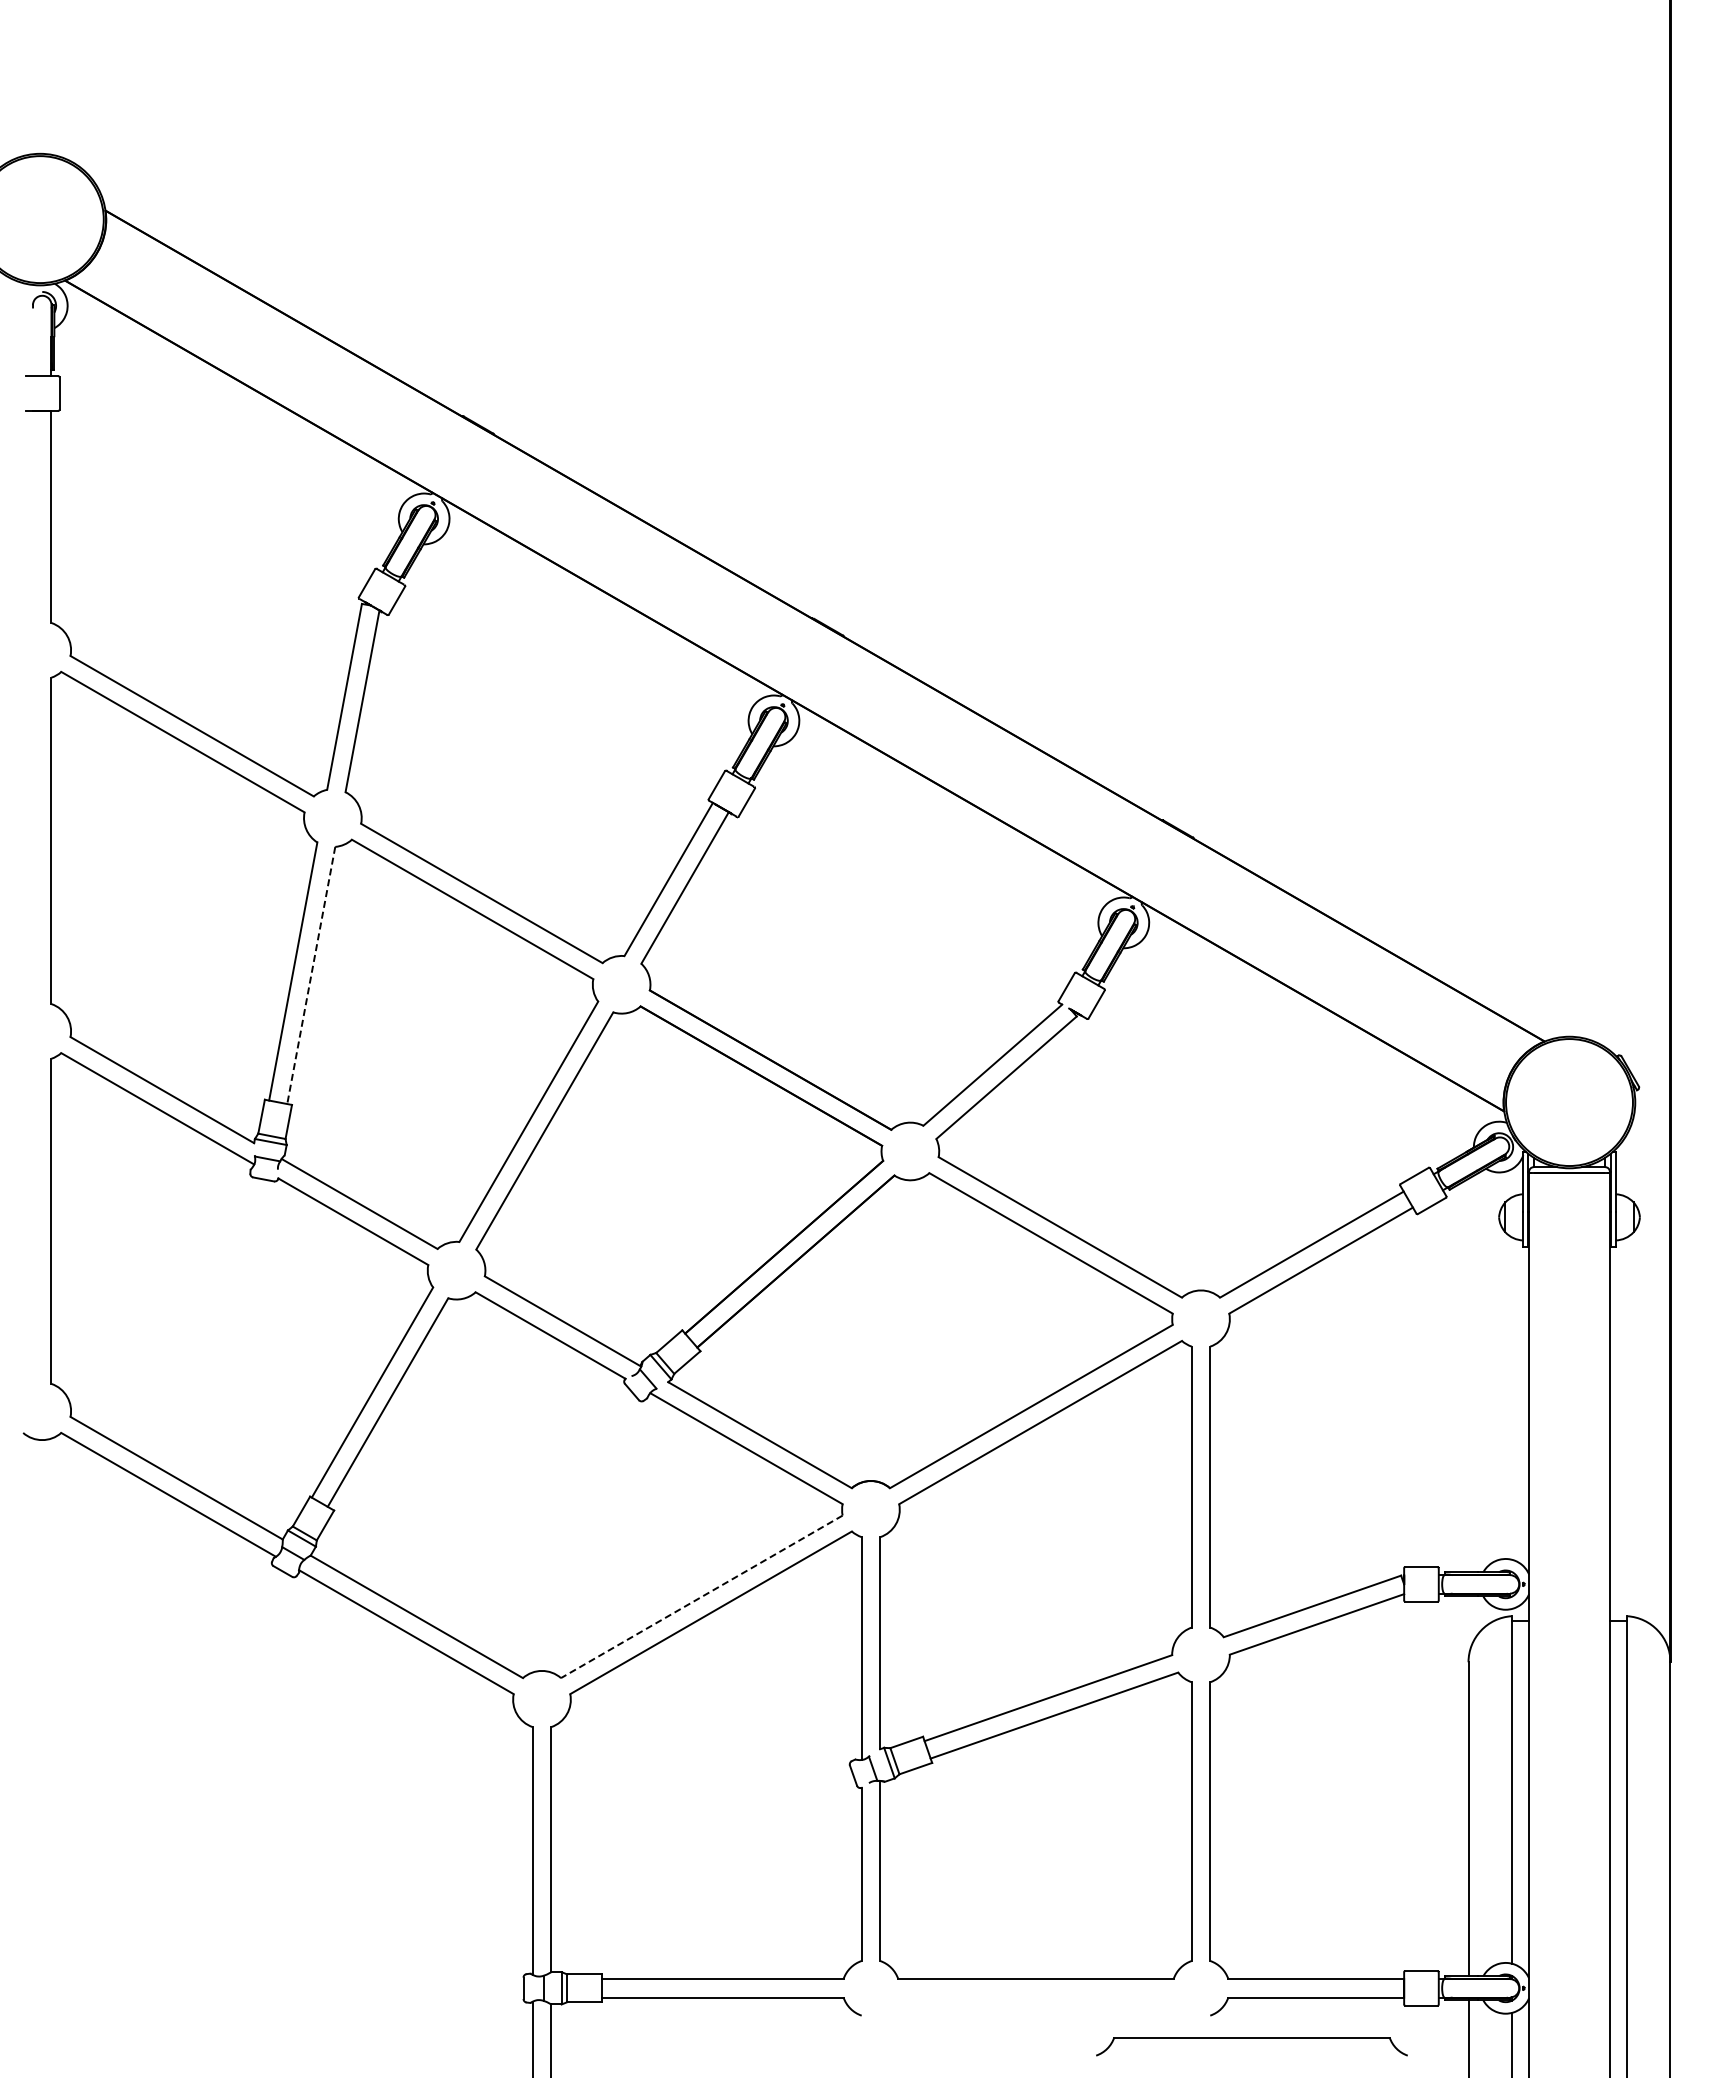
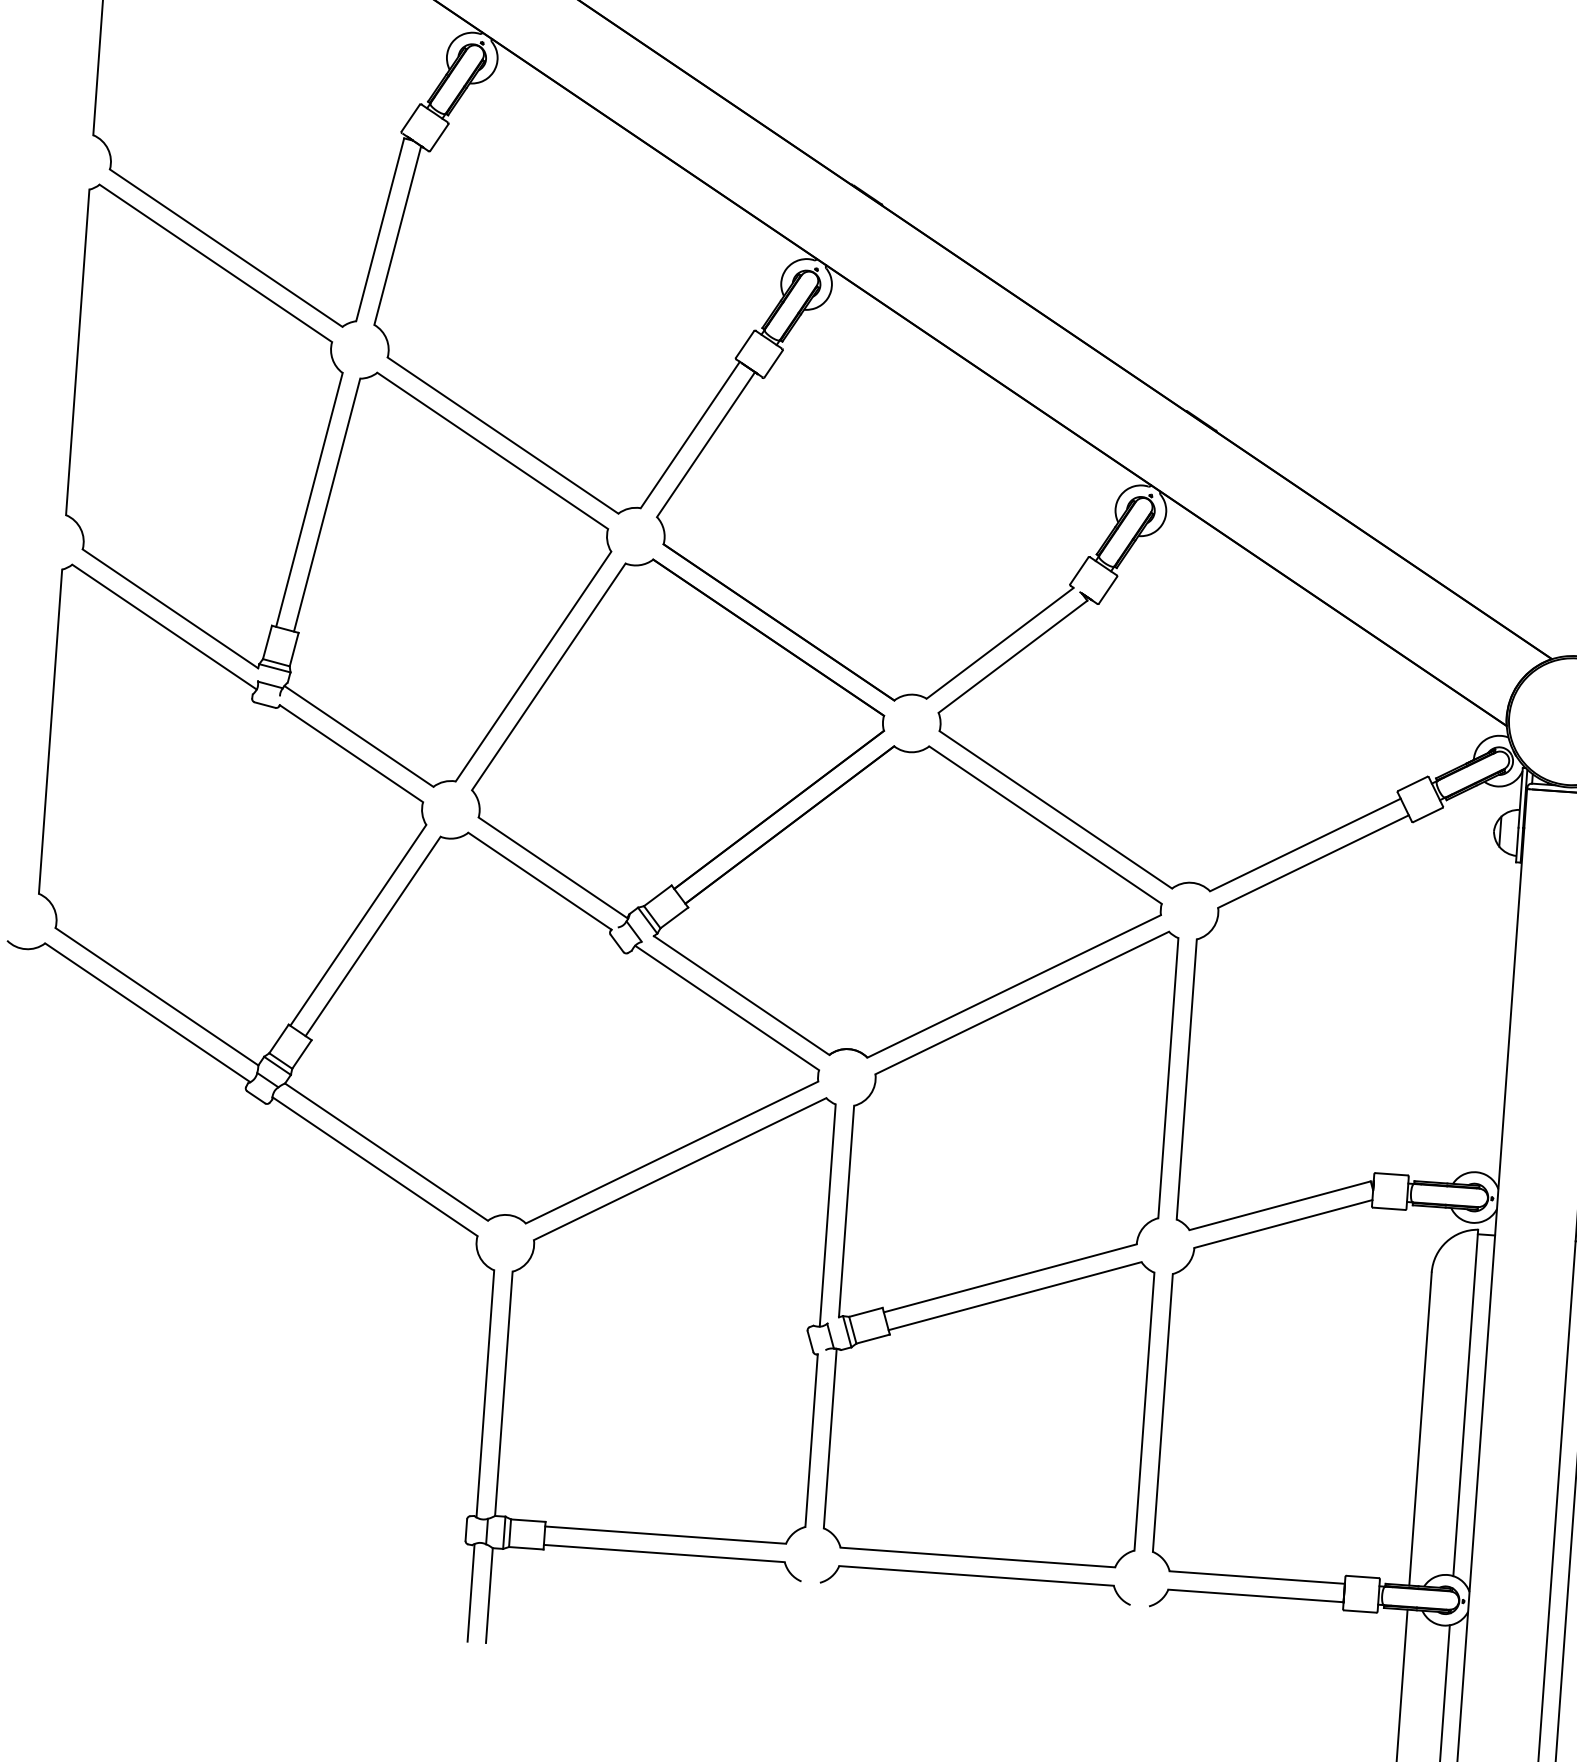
line: (311, 975) -> (327, 505), dashed -> solid
line: (701, 1596) -> (671, 1152), dashed -> solid
part: (1251, 2038) -> (976, 1576), moved

